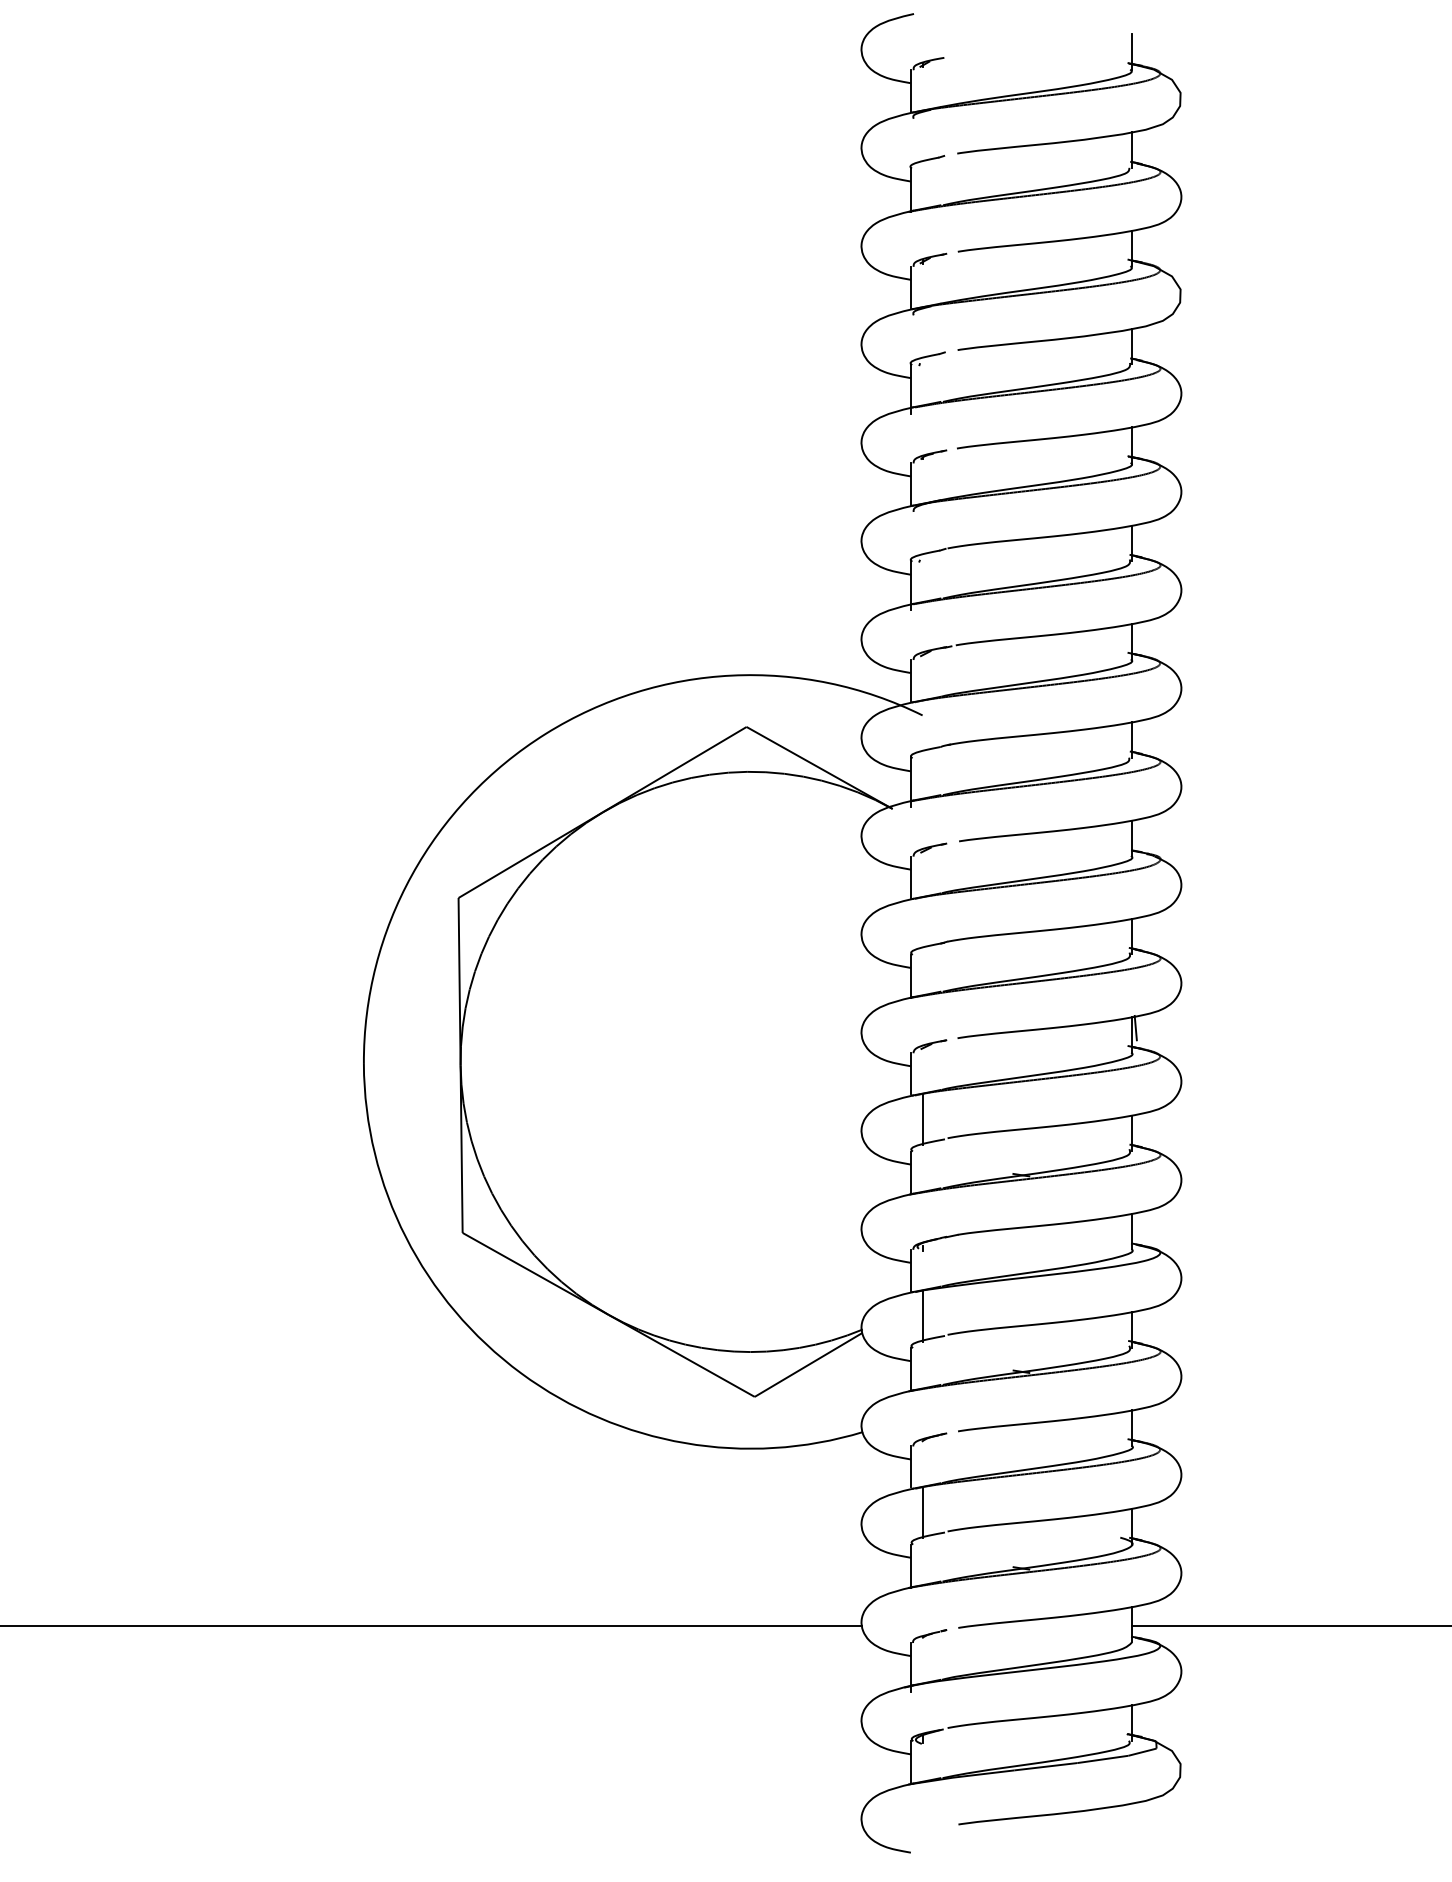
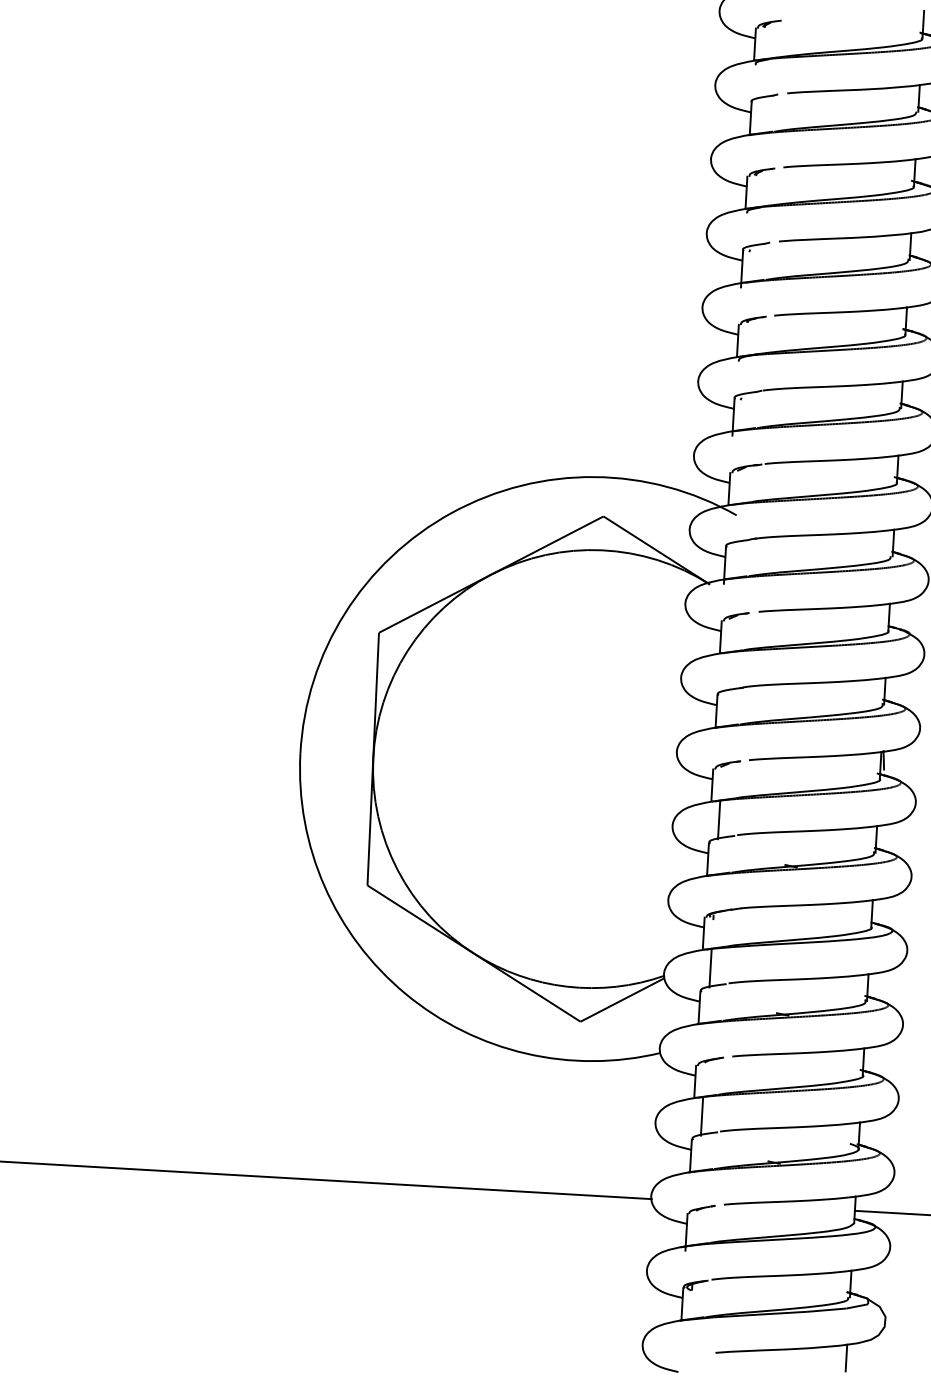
line: (1131, 1821) -> (846, 1358), added

